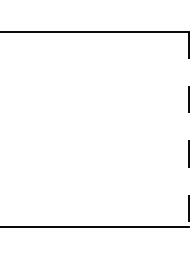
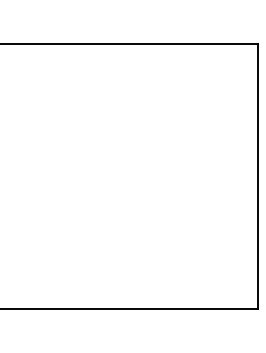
line: (188, 129) -> (257, 176), dashed -> solid

